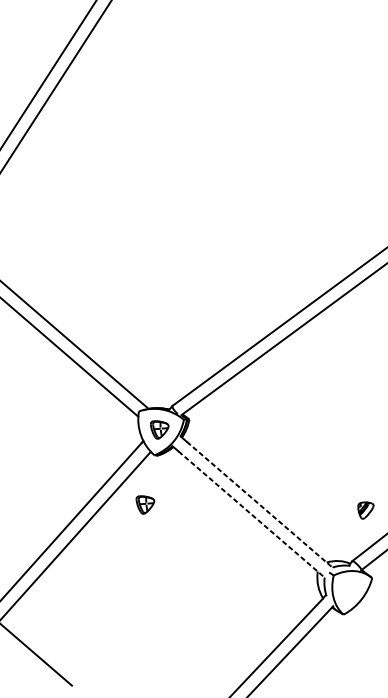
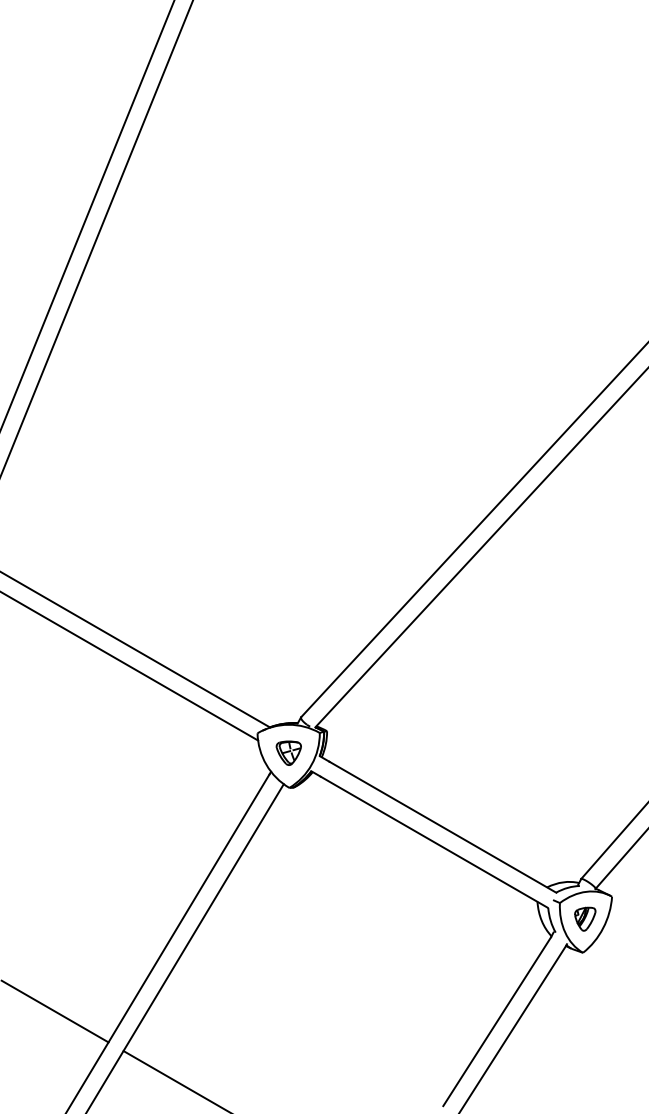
part: (144, 504) -> (288, 856), removed
line: (260, 505) -> (443, 827), dashed -> solid
part: (365, 510) -> (585, 918), moved
line: (251, 514) -> (434, 842), dashed -> solid

